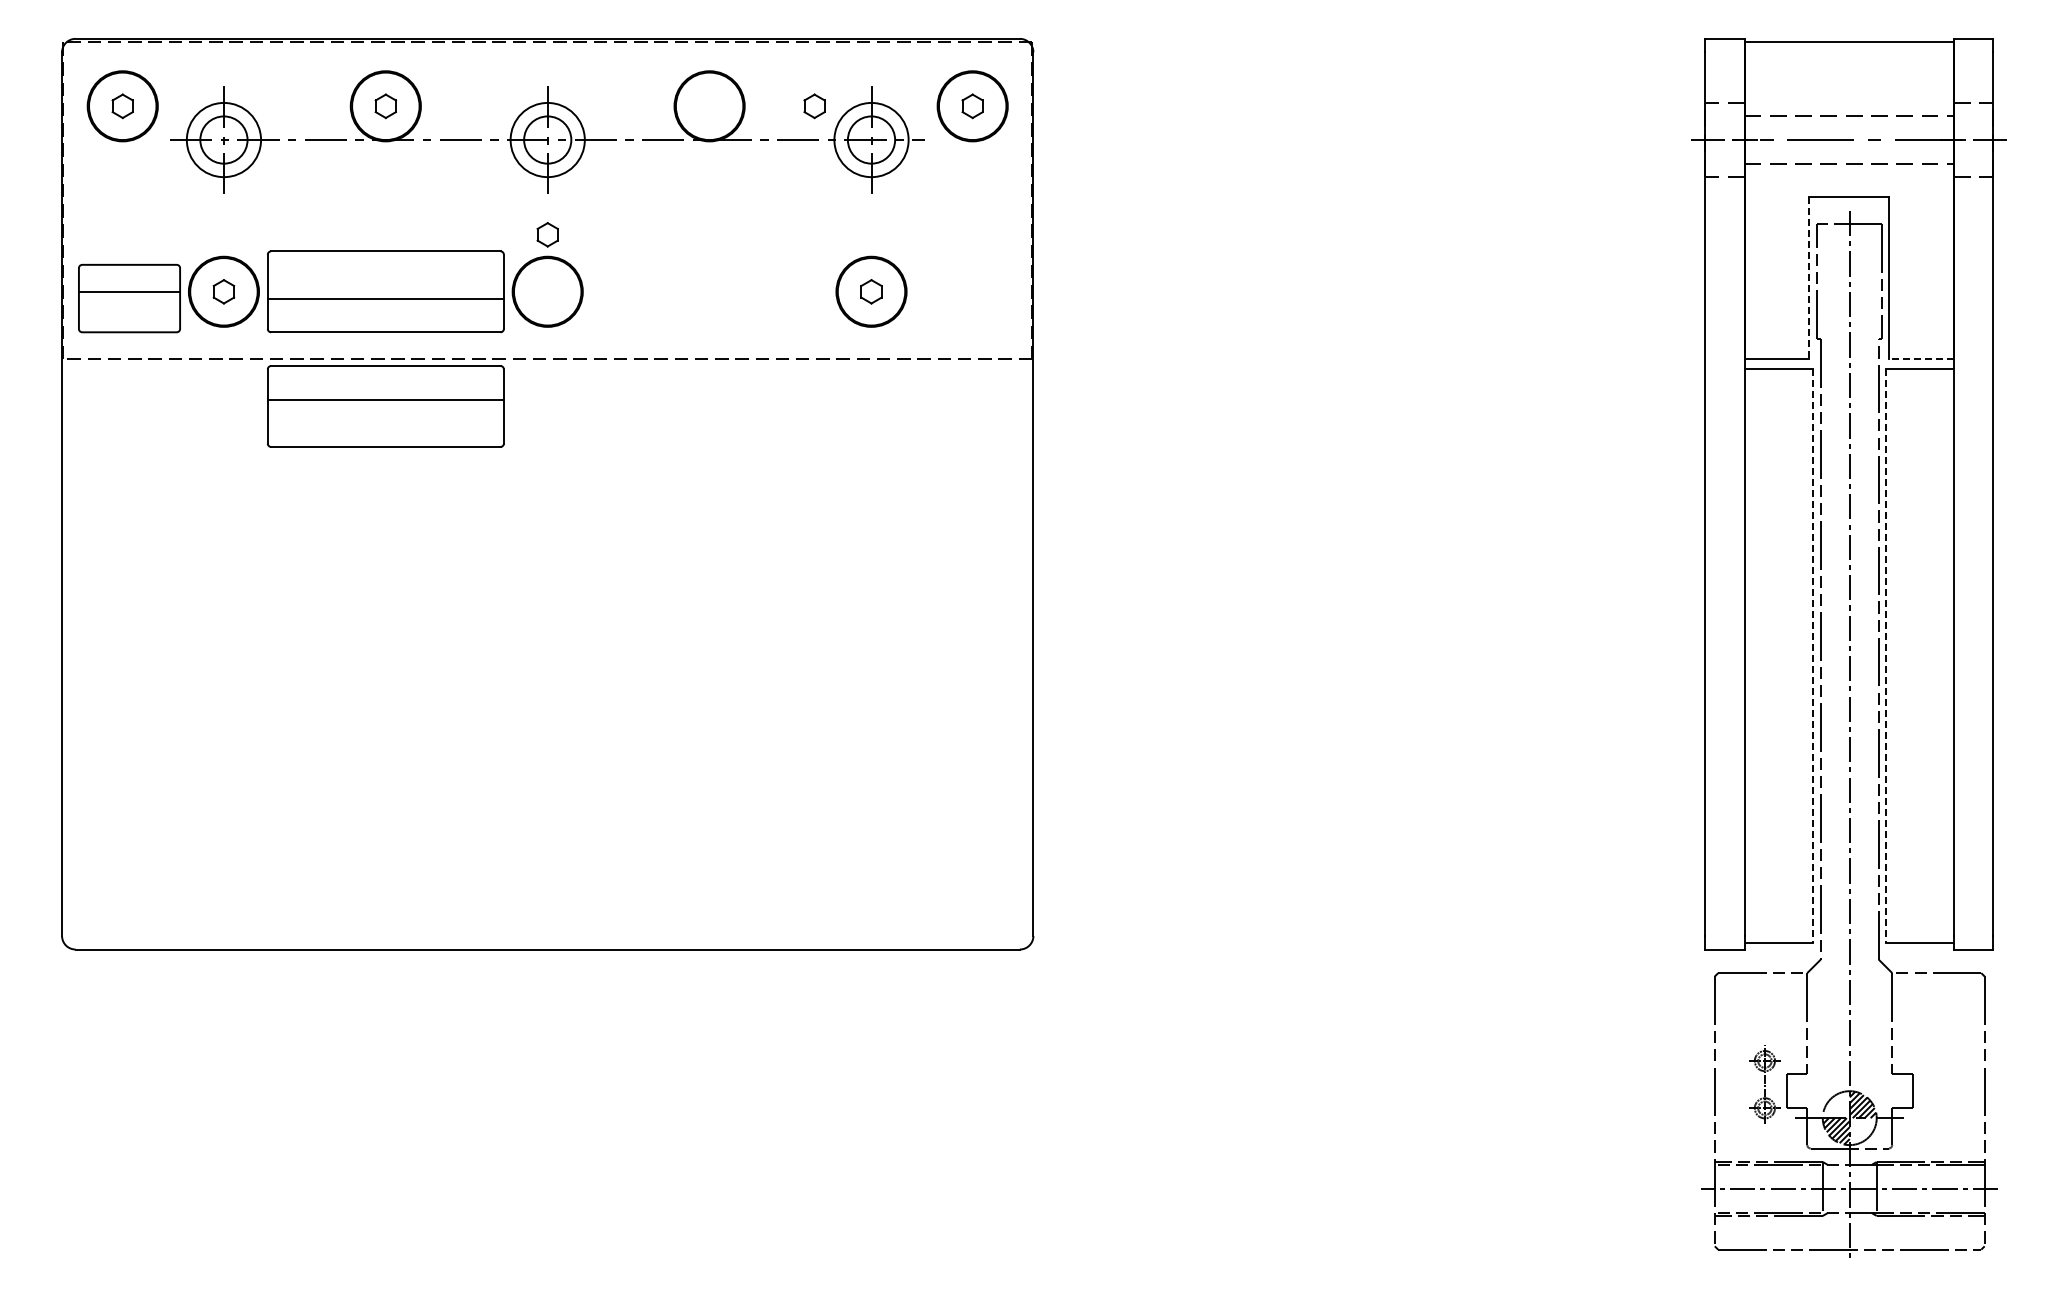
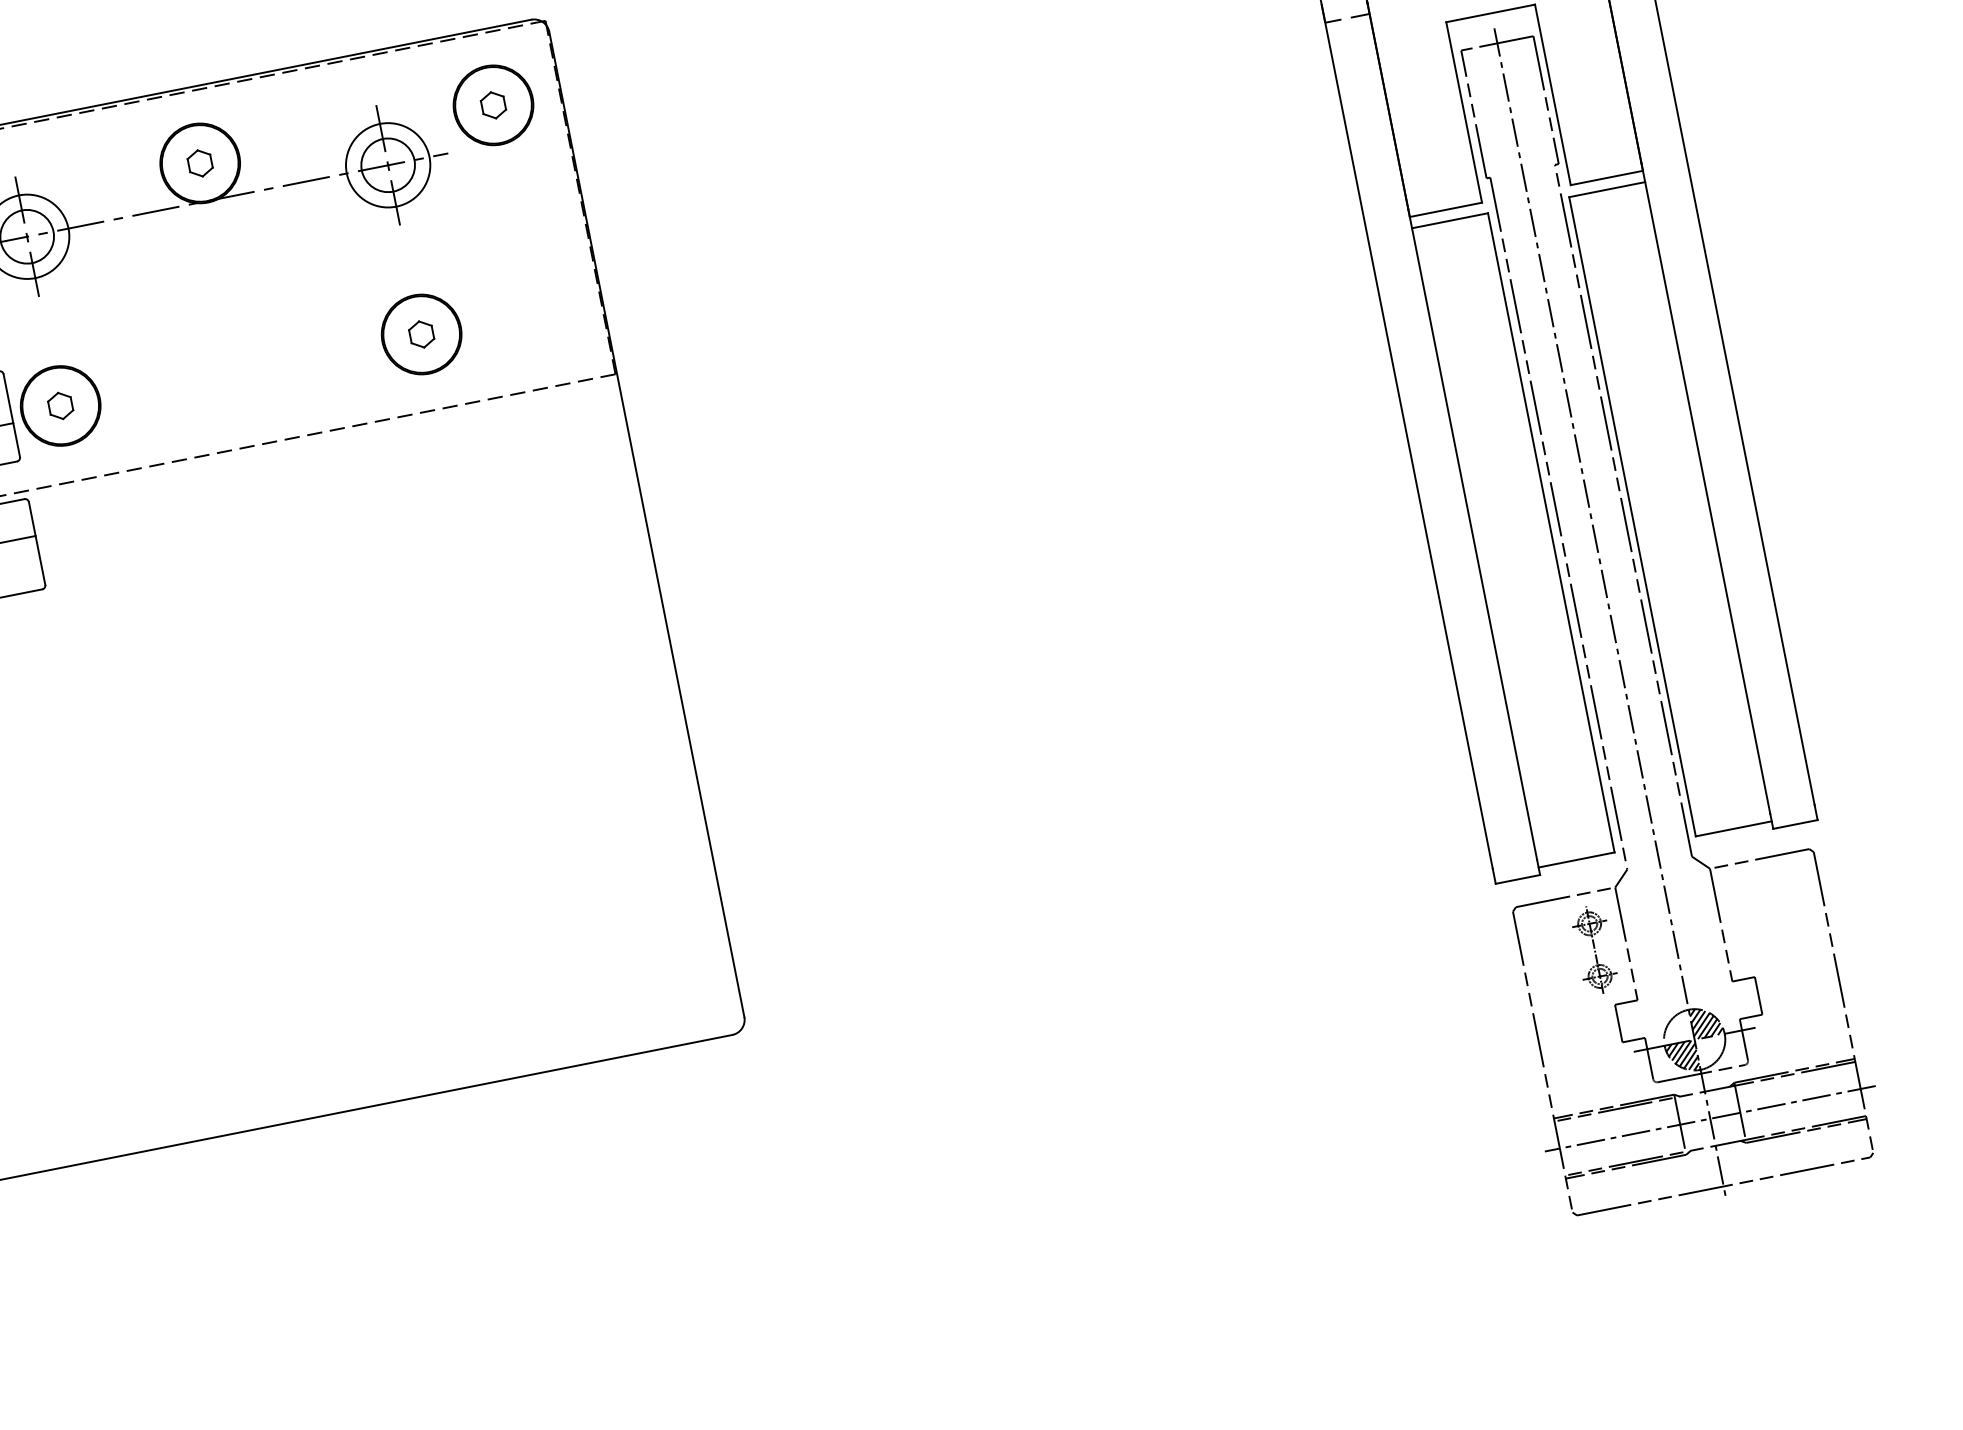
part: (814, 106) -> (200, 163), moved
part: (547, 234) -> (60, 405), moved
line: (1809, 278) -> (1464, 112), dashed -> solid
line: (1920, 359) -> (1606, 178), dashed -> solid
line: (1812, 656) -> (1551, 533), dashed -> solid
line: (1885, 656) -> (1632, 517), dashed -> solid
part: (1764, 1084) -> (1594, 950), moved

